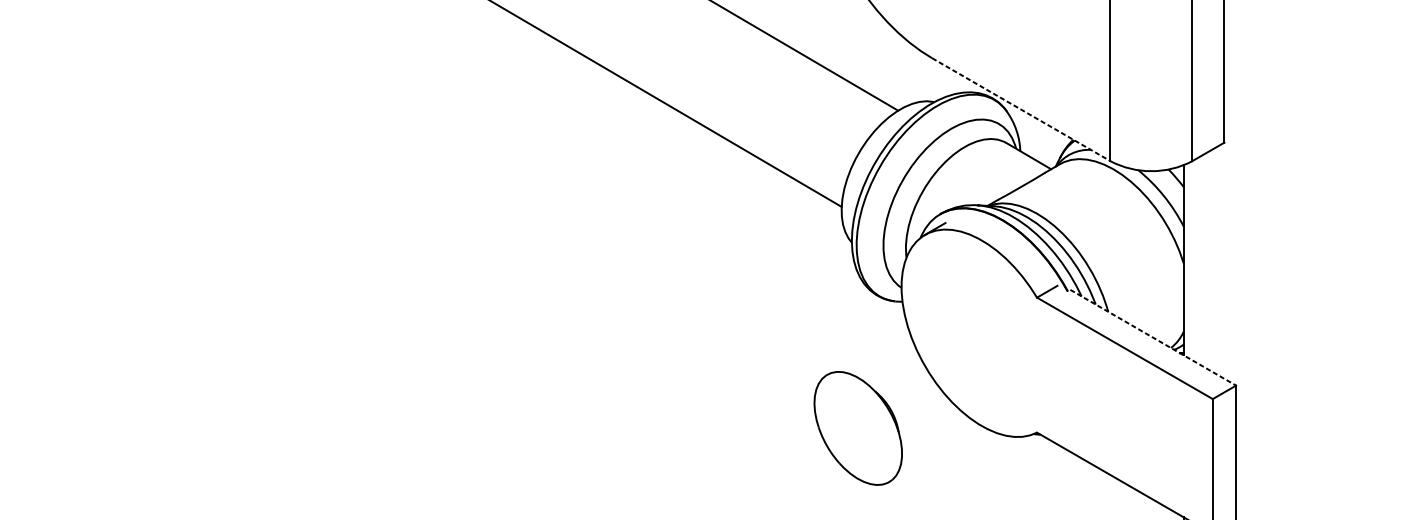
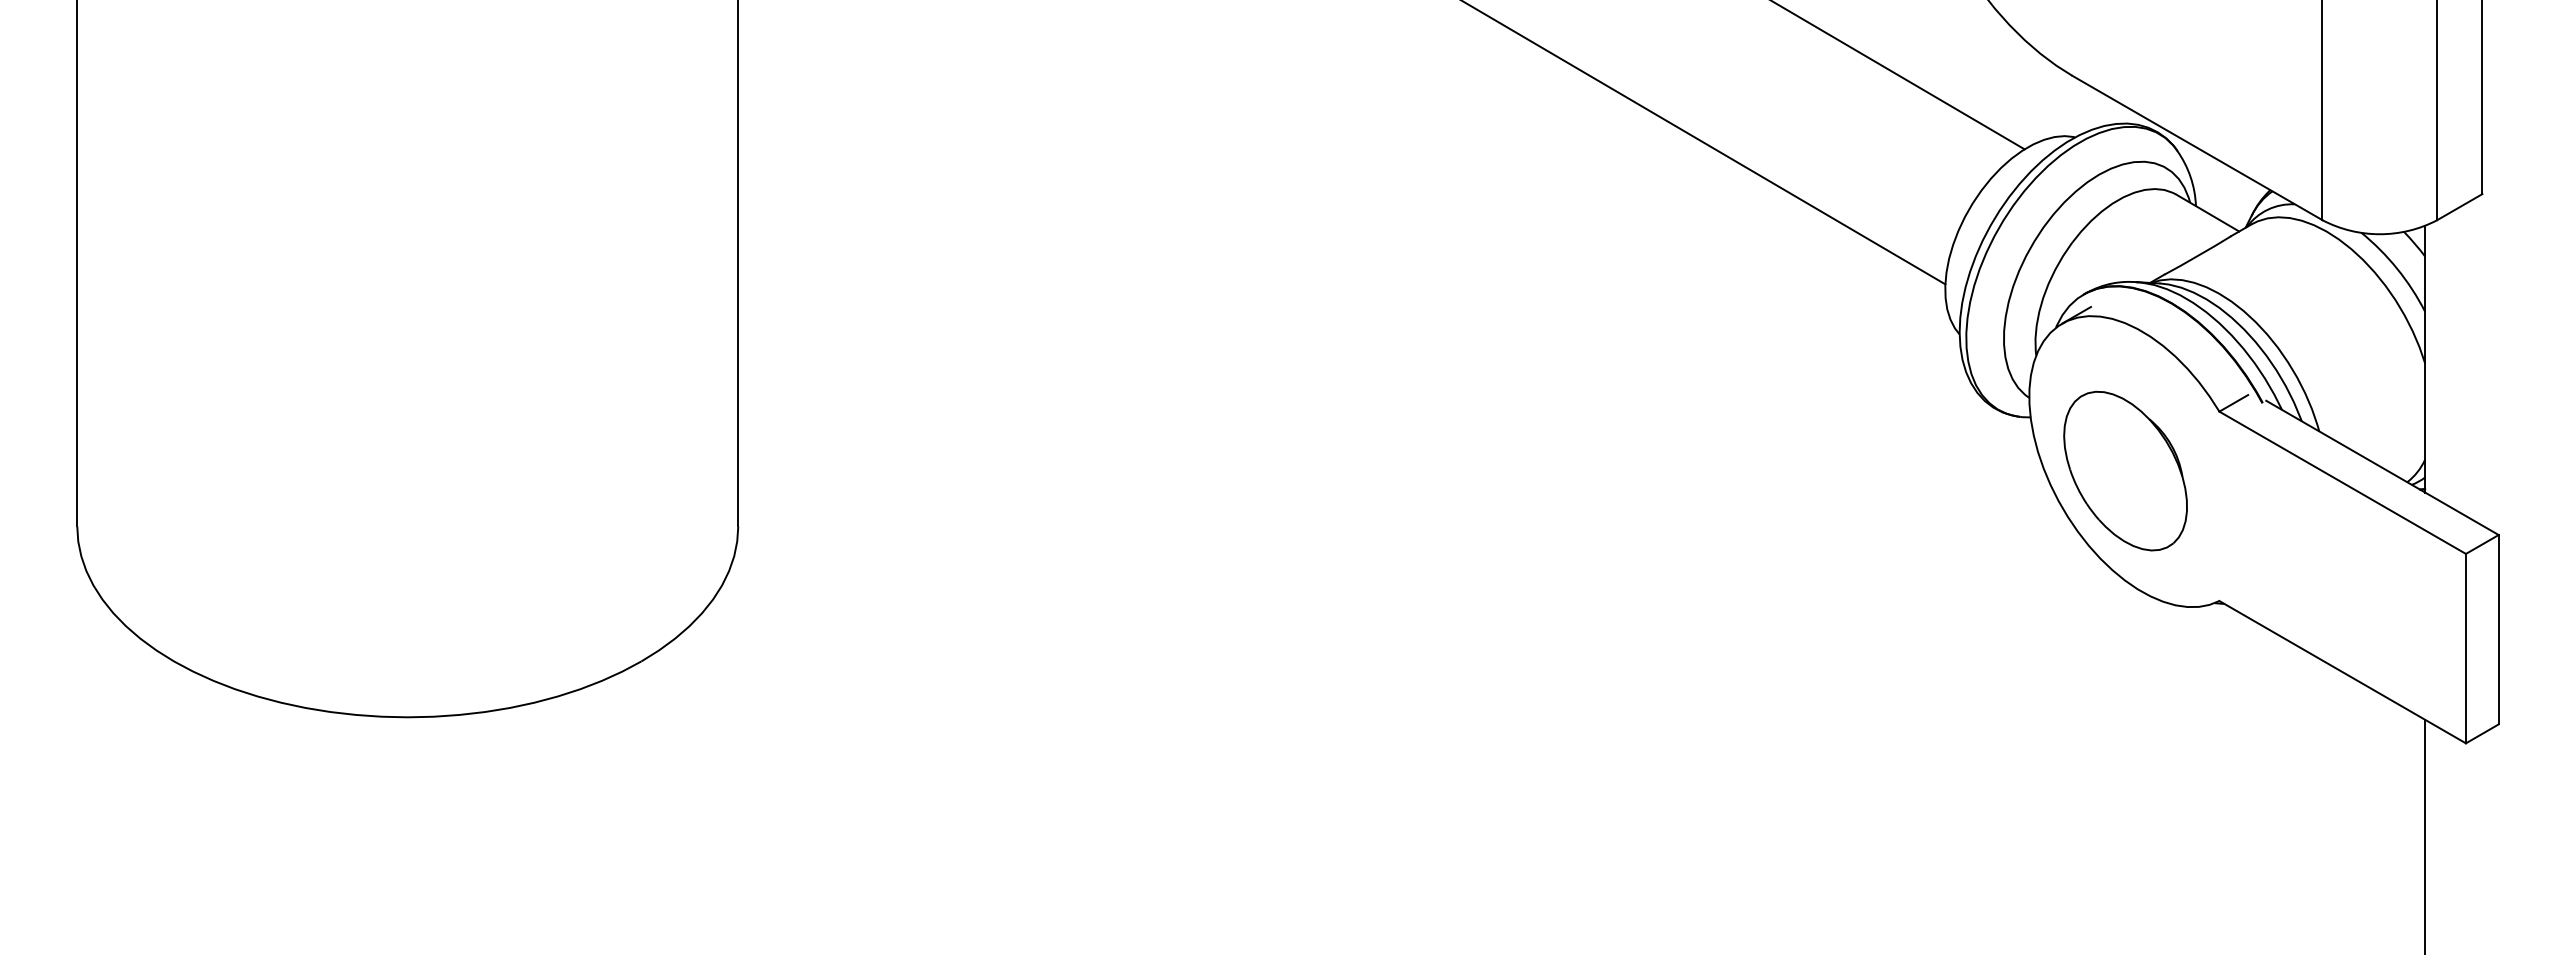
line: (1021, 110) -> (2197, 148), dashed -> solid
line: (1153, 338) -> (2382, 468), dashed -> solid
part: (858, 427) -> (2125, 470), moved

